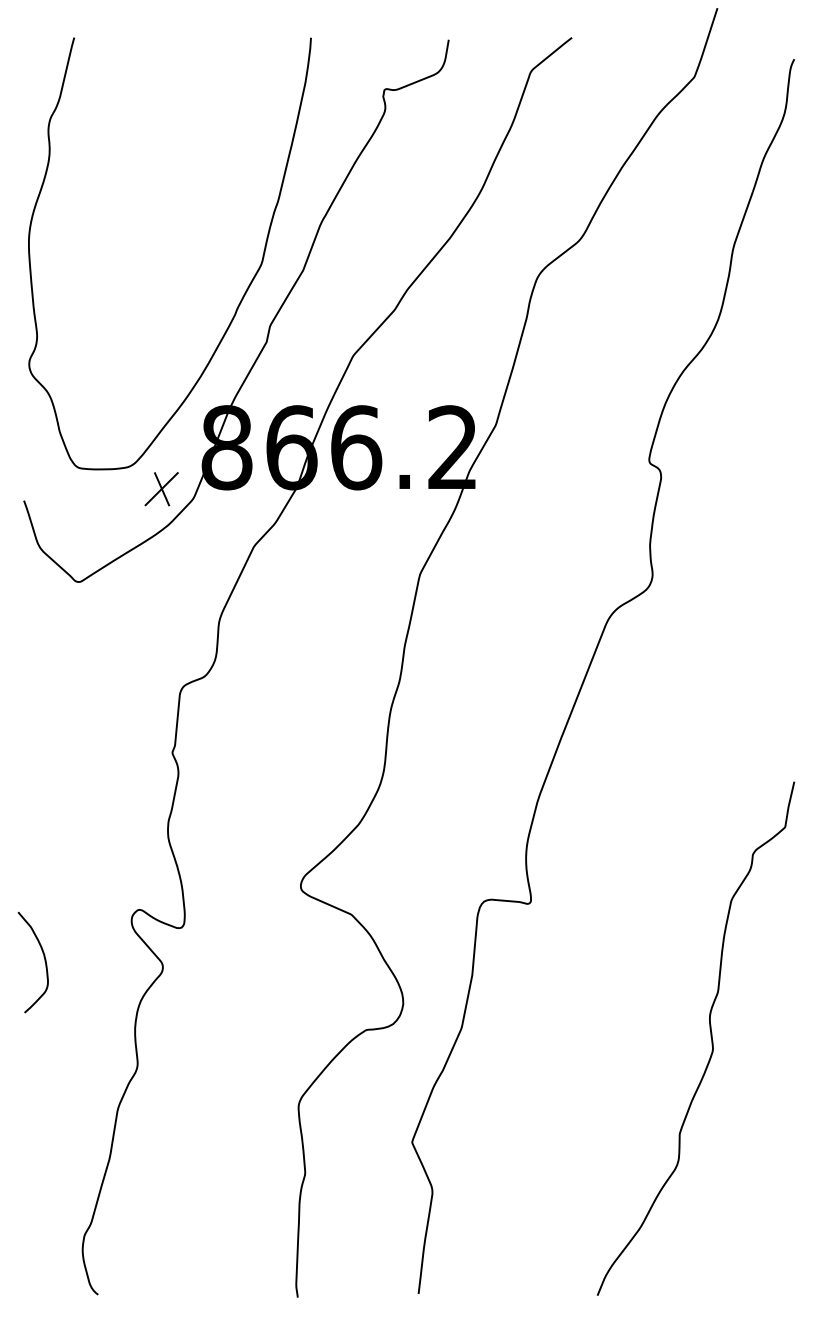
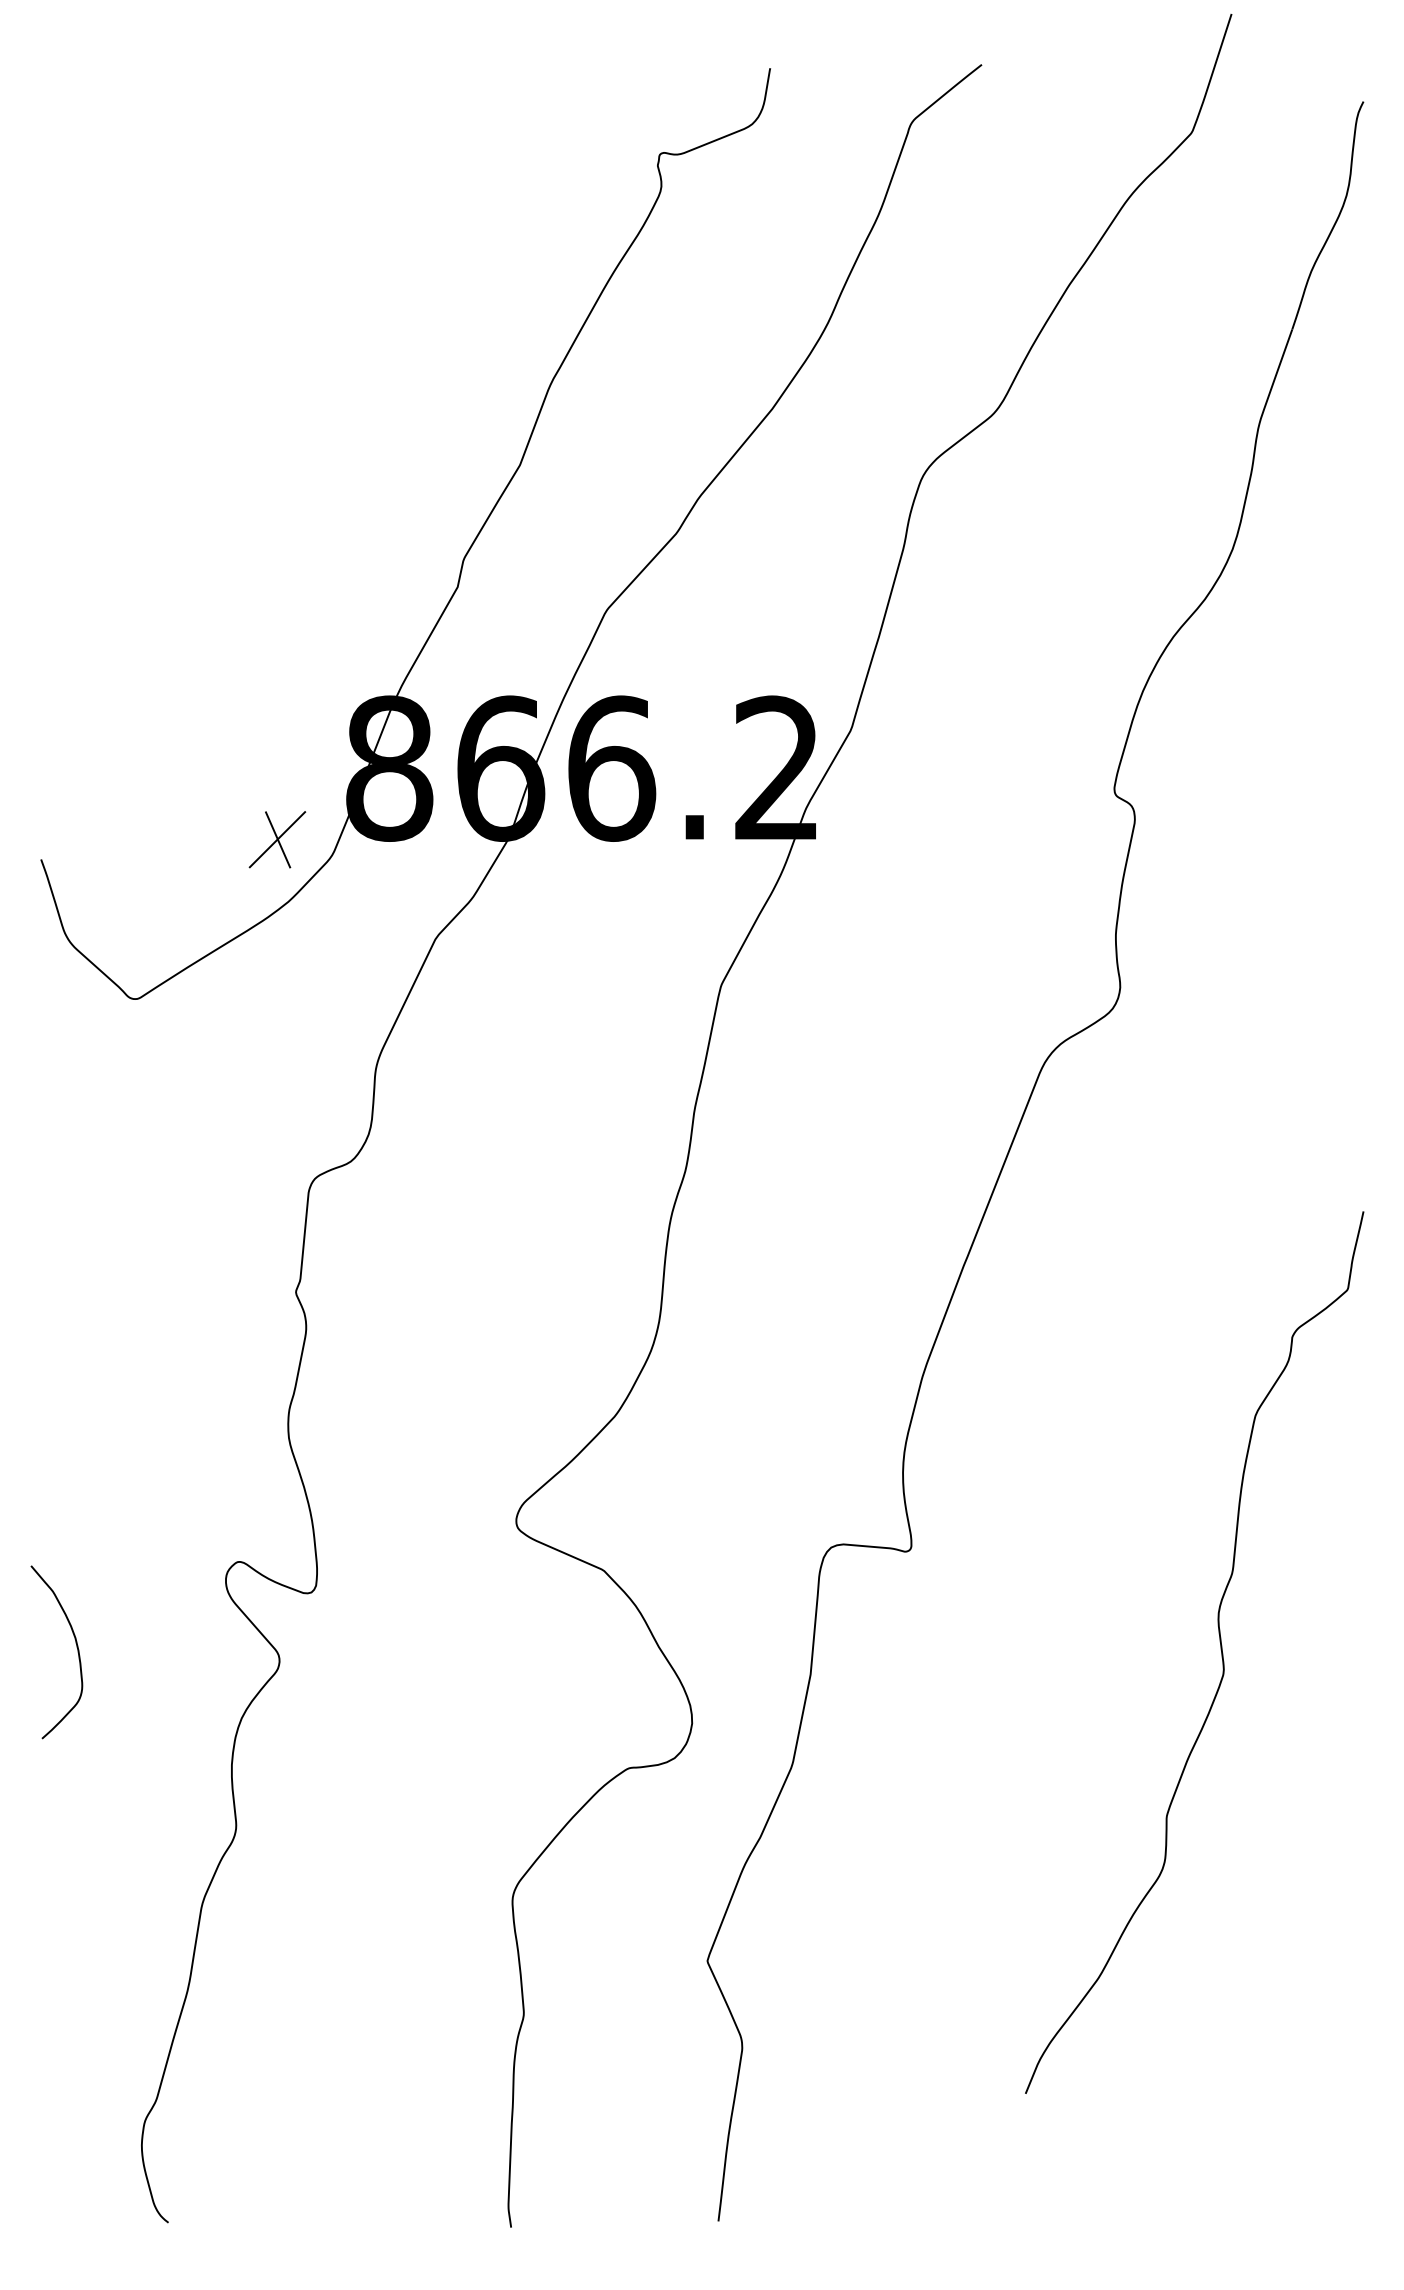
curve: (245, 290) -> (421, 498), removed
curve: (710, 1037) -> (1219, 1650), moved

